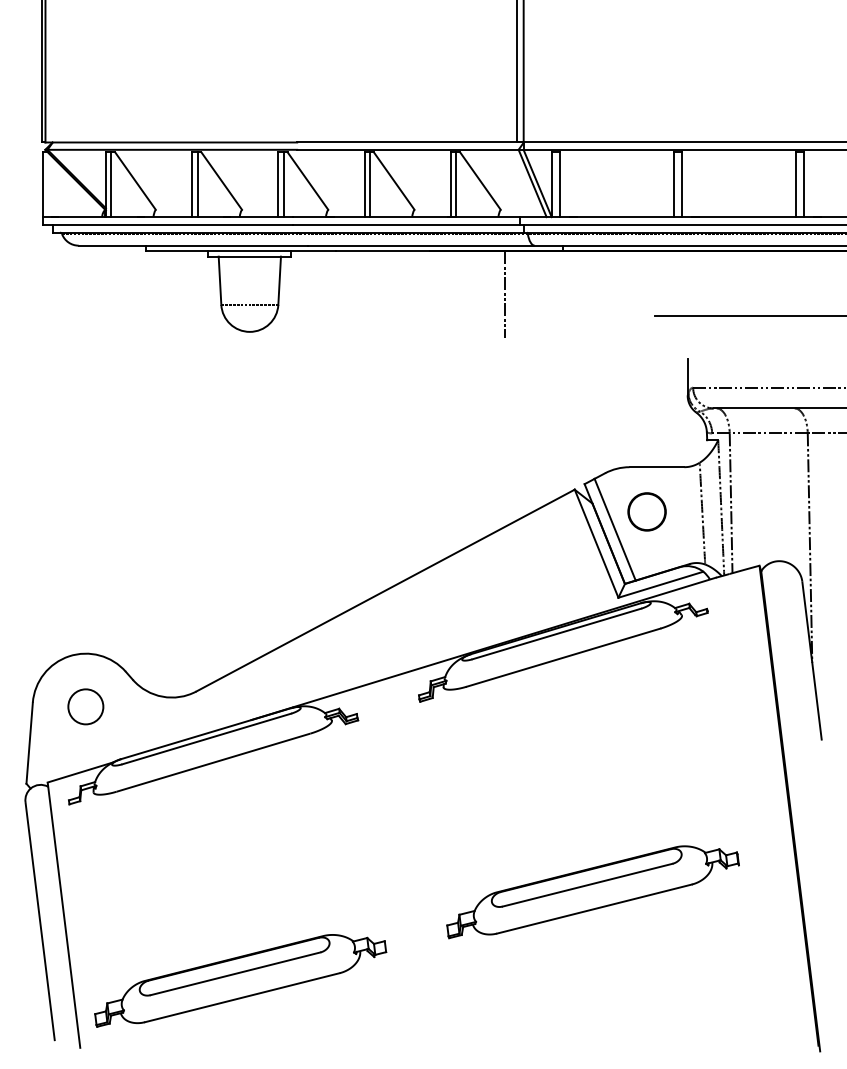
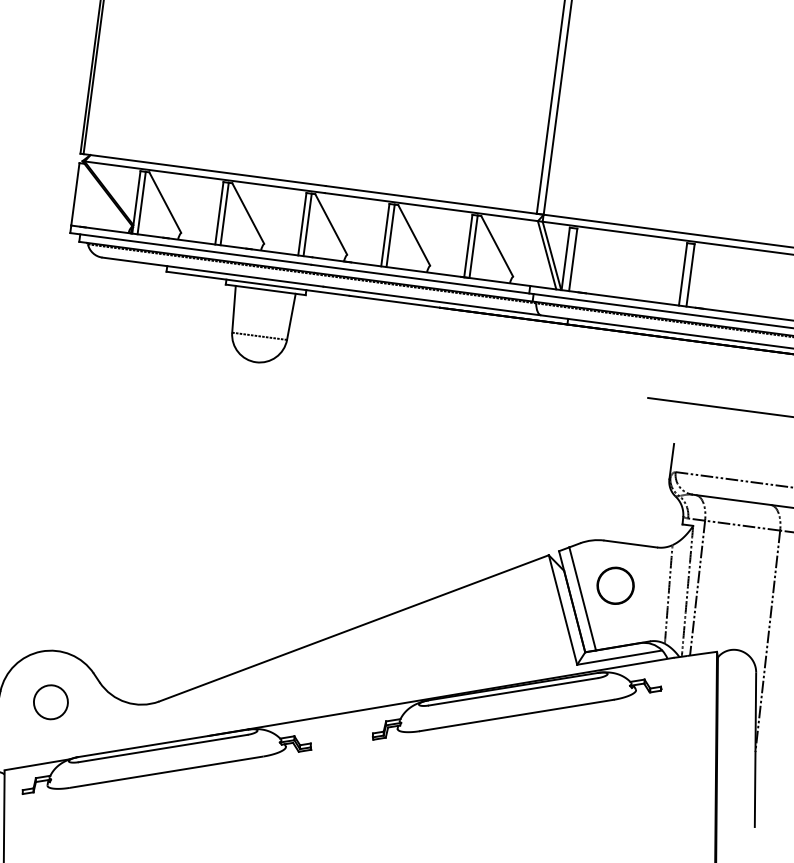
line: (505, 294) -> (506, 358), removed

